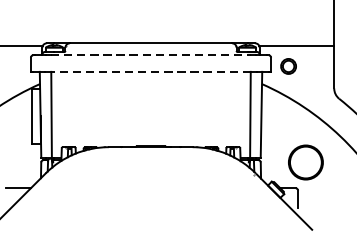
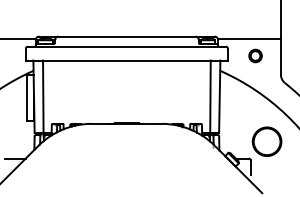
line: (151, 55) -> (127, 46), dashed -> solid
part: (288, 65) -> (255, 55), moved
line: (150, 71) -> (126, 60), dashed -> solid
part: (305, 162) -> (266, 141), moved

